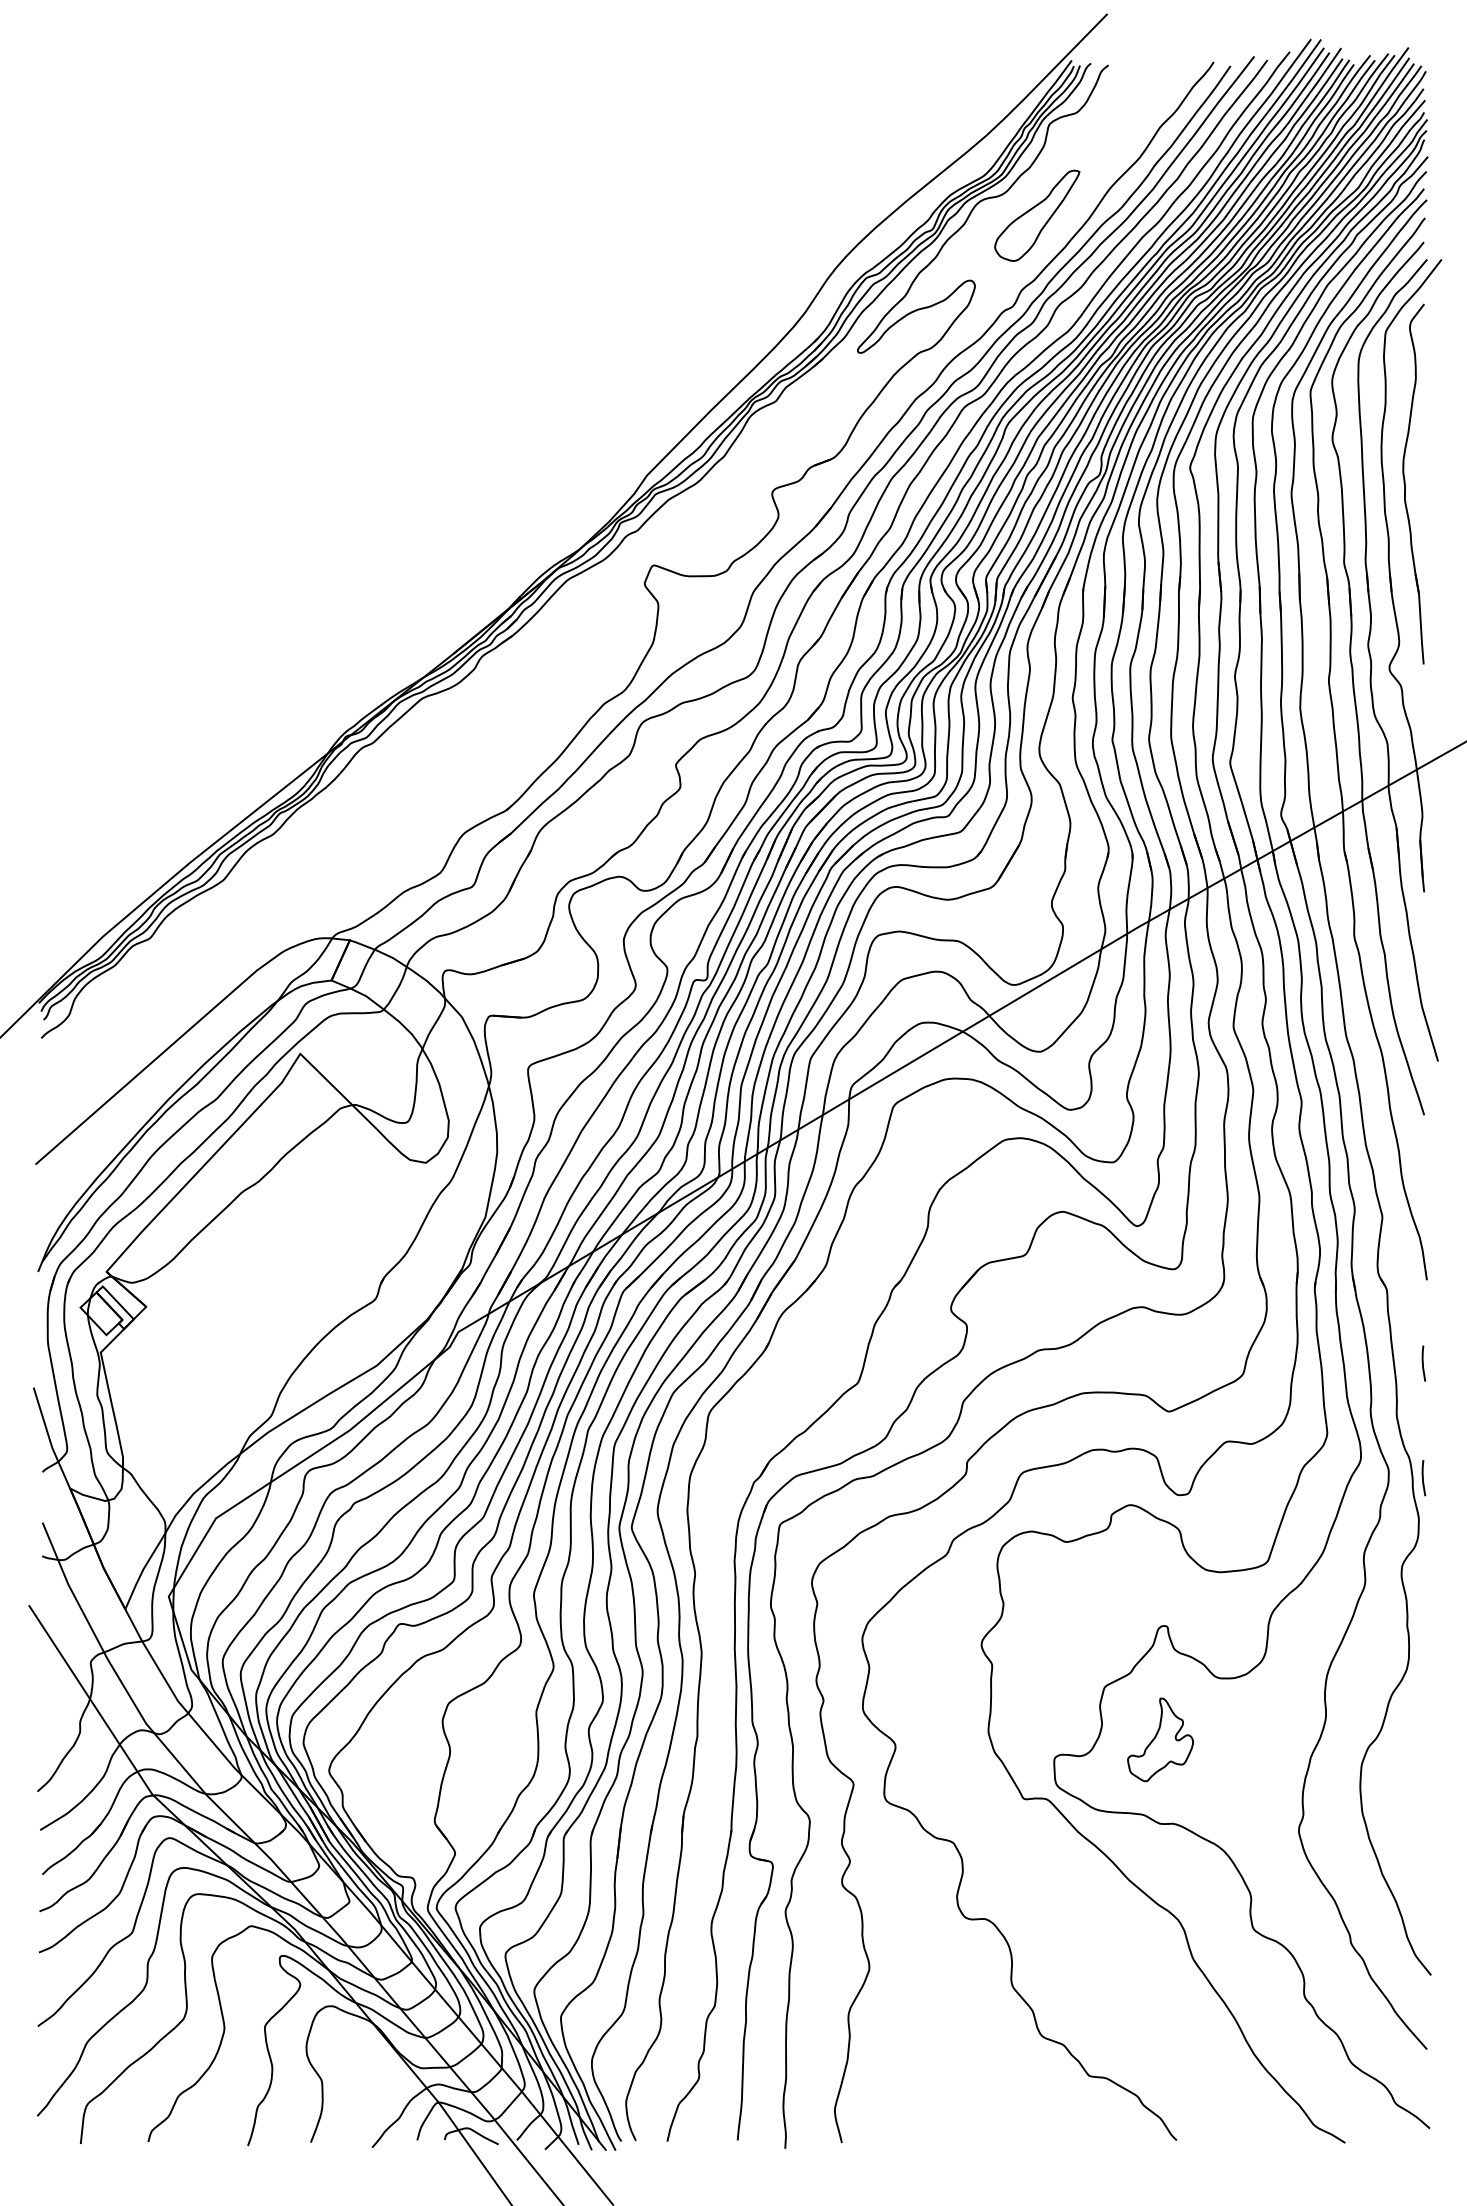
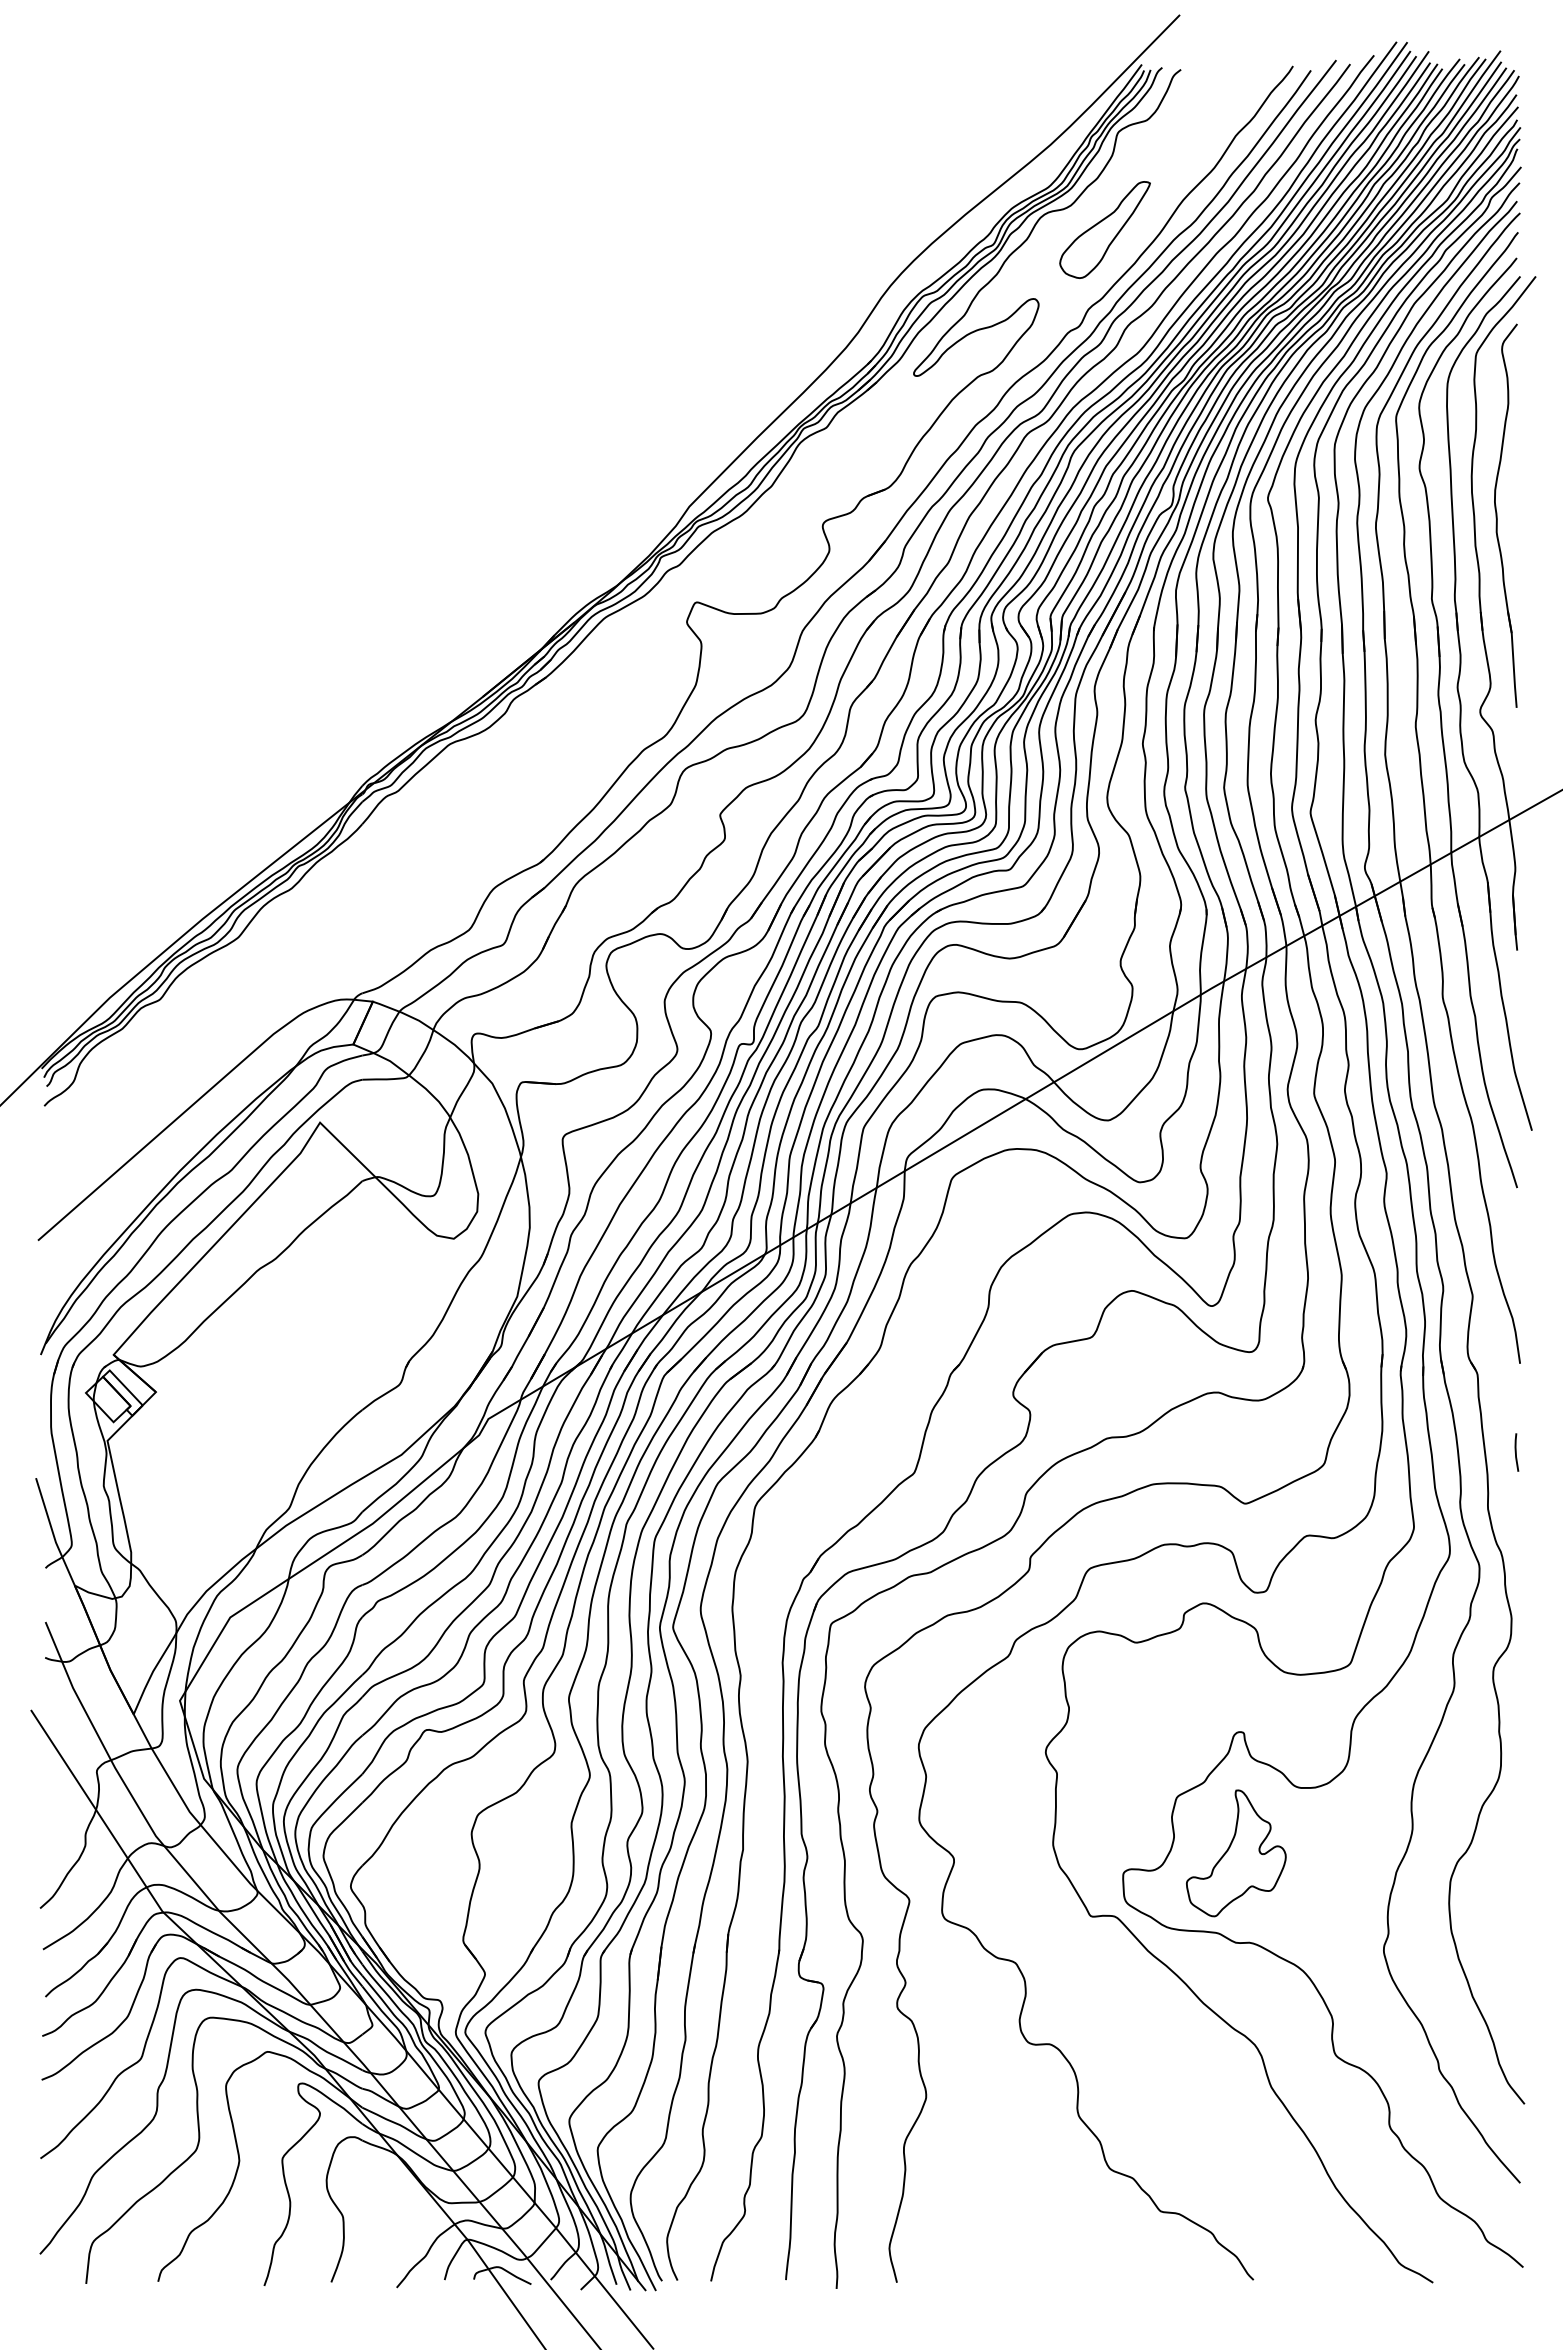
line: (1423, 1478) -> (1516, 1574), removed
part: (1160, 1739) -> (1236, 1853), size x1.43

